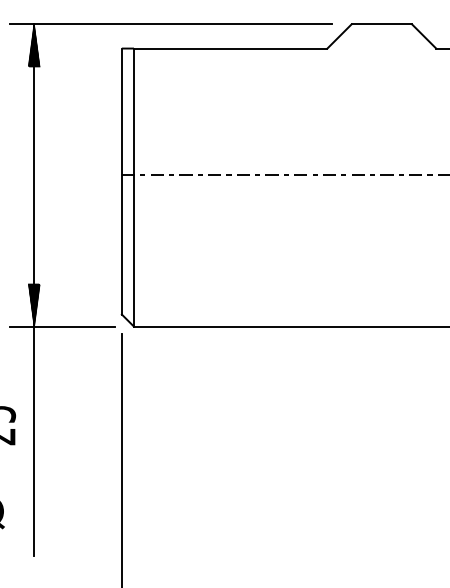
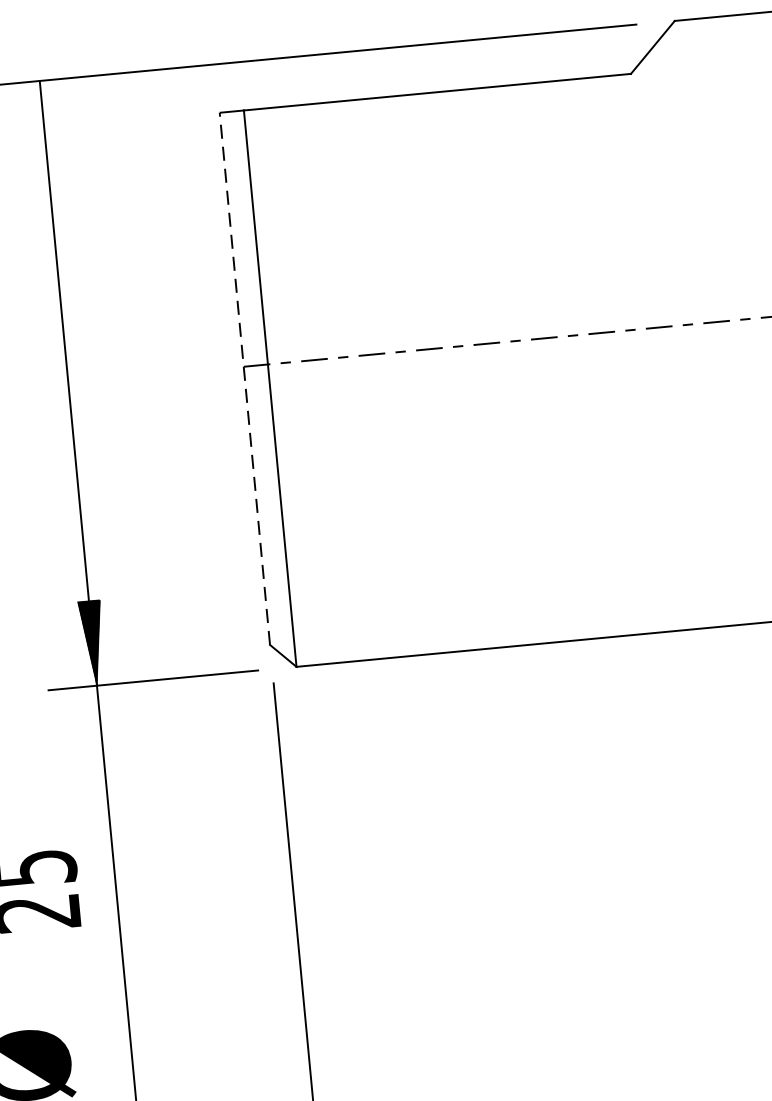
hatch: (33, 45) -> (42, 123), removed
line: (121, 181) -> (244, 378), solid -> dashed

